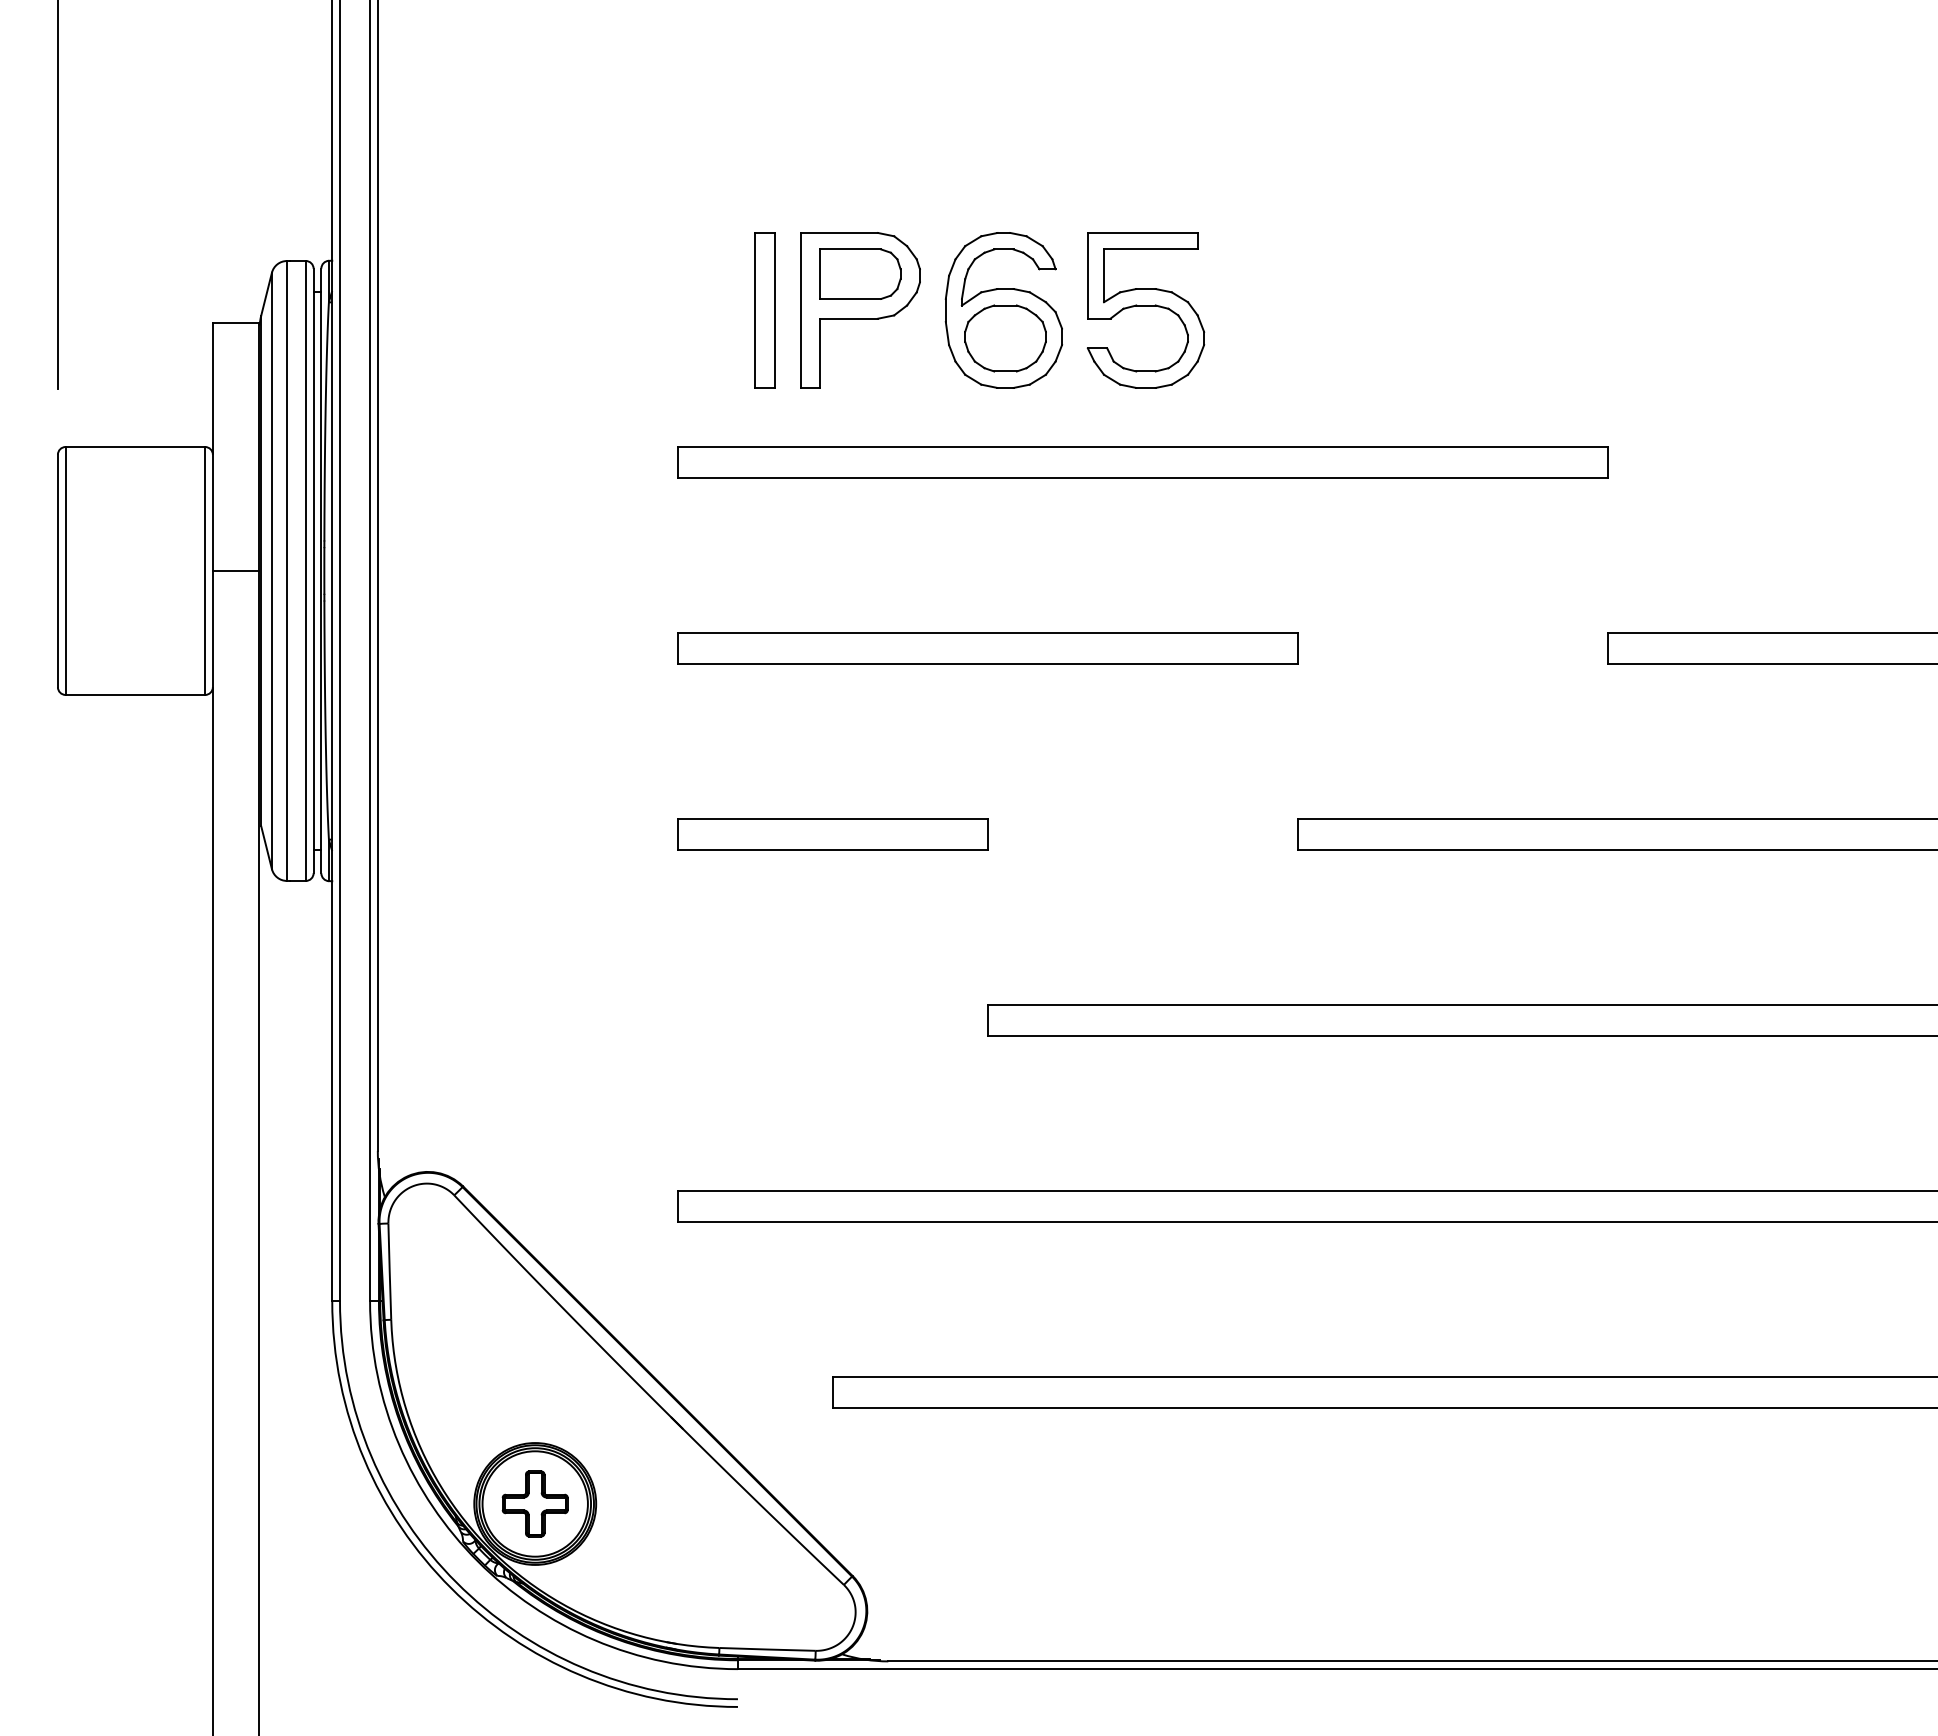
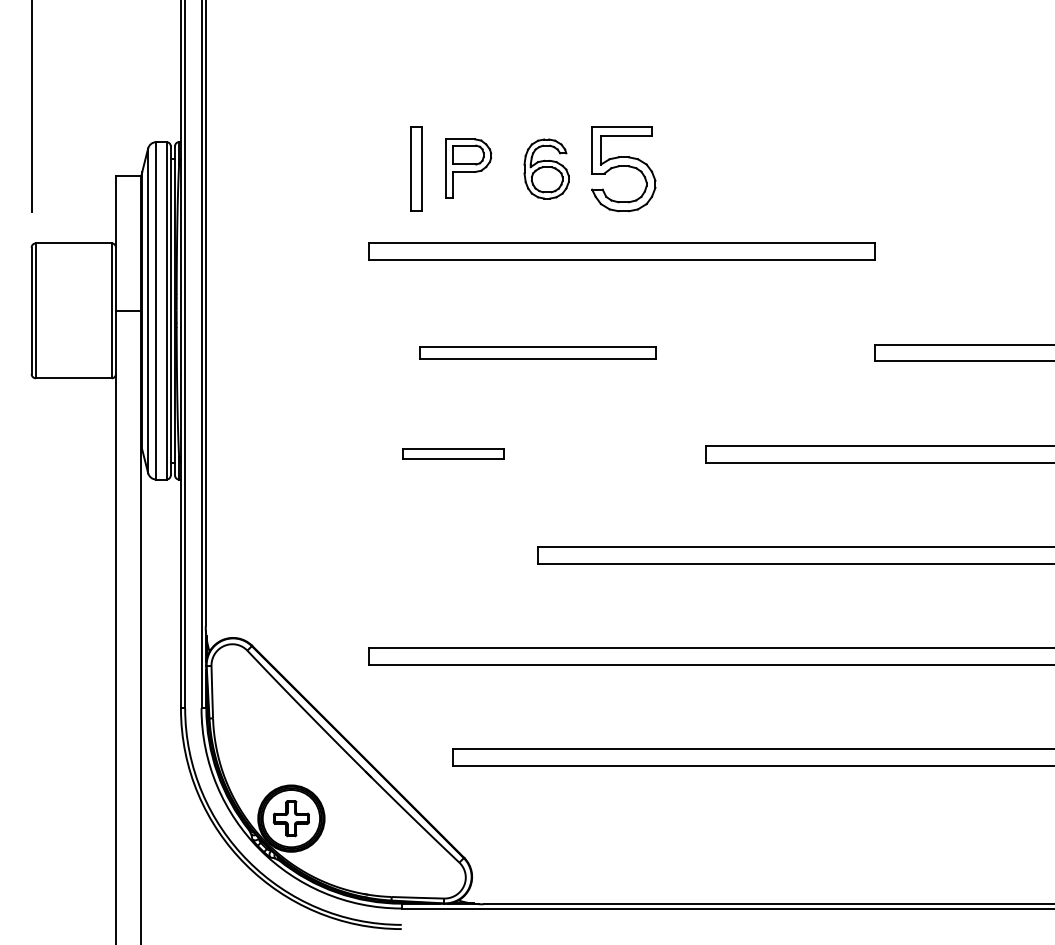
part: (860, 309) -> (468, 168), size x0.7
part: (1003, 309) -> (546, 168), size x0.7
part: (987, 647) -> (537, 352), size x0.7
part: (833, 834) -> (453, 454), size x0.6

